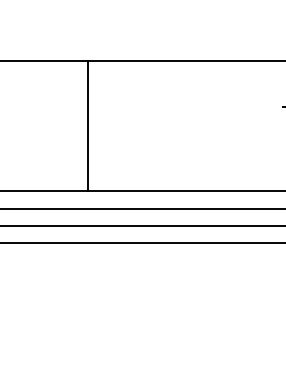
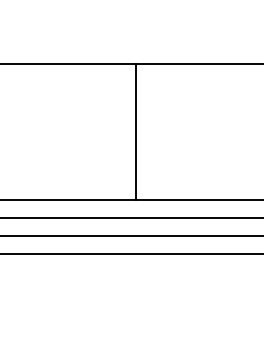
line: (88, 125) -> (135, 131), moved

